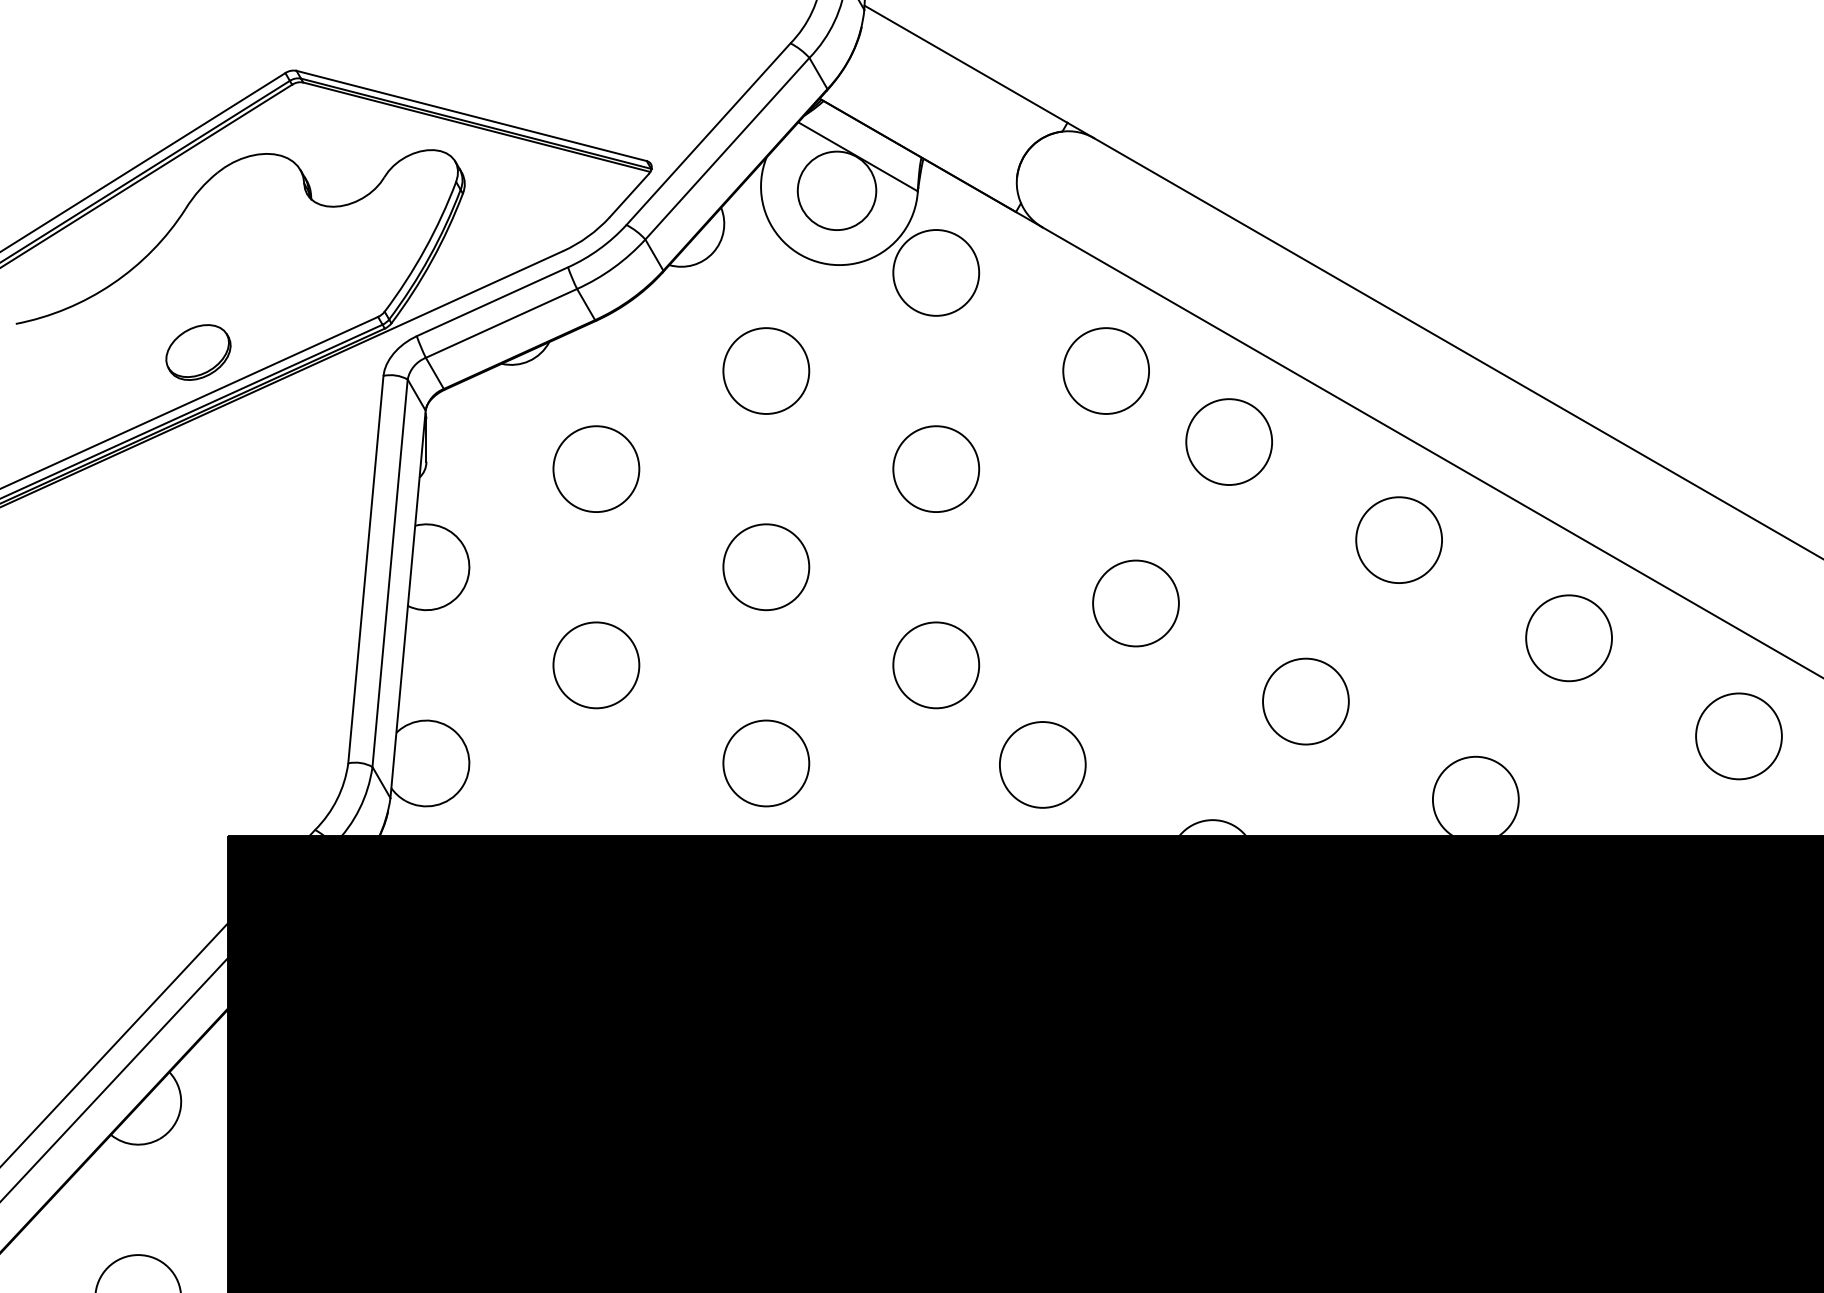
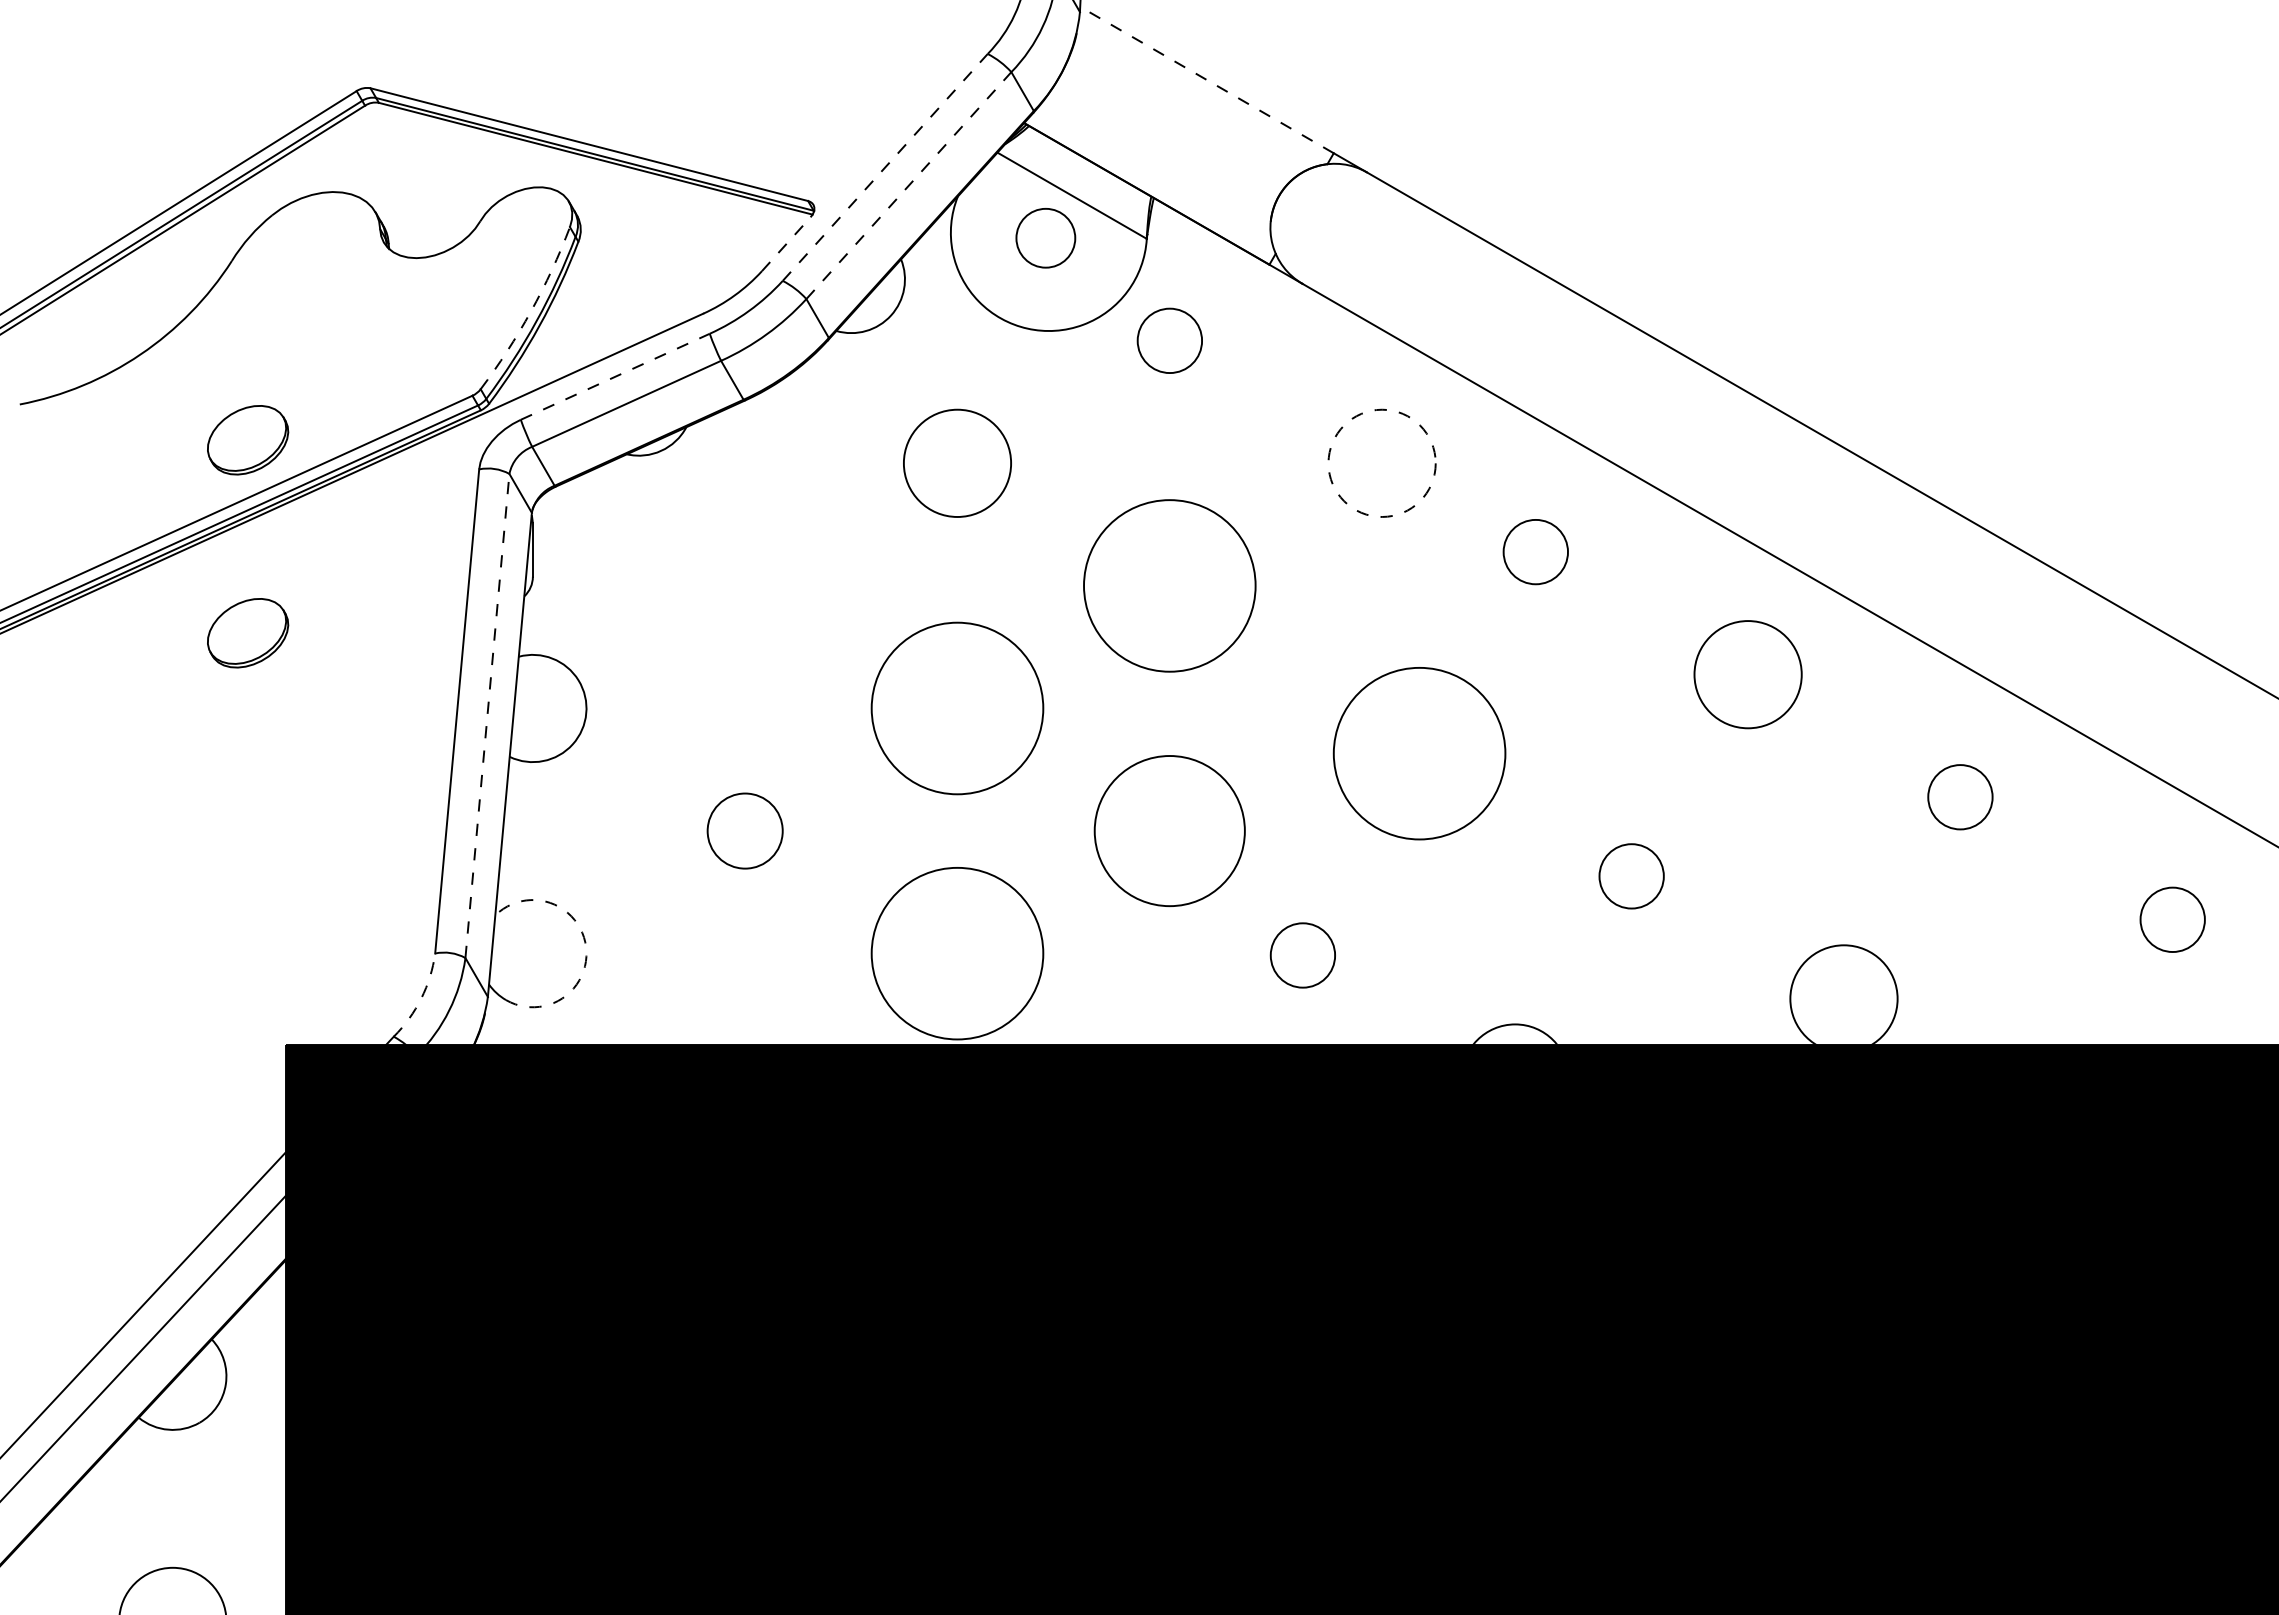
line: (965, 63) -> (1206, 79), solid -> dashed
line: (708, 134) -> (885, 167), solid -> dashed
line: (727, 148) -> (908, 185), solid -> dashed
circle: (836, 191) -> (1045, 238), size x0.6
line: (629, 195) -> (786, 243), solid -> dashed
arc: (425, 249) -> (531, 311), solid -> dashed
circle: (936, 272) -> (1169, 340), size x0.6
line: (492, 301) -> (615, 376), solid -> dashed
circle: (1105, 370) -> (1381, 462), solid -> dashed
circle: (1228, 441) -> (1535, 551), size x0.6
circle: (595, 468) -> (744, 585), removed
circle: (936, 468) -> (1169, 585), size x1.6
part: (198, 507) -> (248, 633), added
circle: (766, 567) -> (957, 708), size x1.6
line: (390, 572) -> (487, 715), solid -> dashed
circle: (1135, 603) -> (1418, 753), size x1.6
circle: (1569, 637) -> (1960, 796), size x0.6
circle: (595, 664) -> (744, 830), size x0.7
circle: (936, 664) -> (1169, 830), size x1.4
circle: (1305, 700) -> (1631, 875), size x0.6
circle: (1738, 736) -> (2172, 919), size x0.6
arc: (469, 757) -> (586, 946), solid -> dashed
circle: (766, 763) -> (957, 953), size x1.6
circle: (1042, 764) -> (1302, 955), size x0.6
arc: (337, 799) -> (421, 998), solid -> dashed

